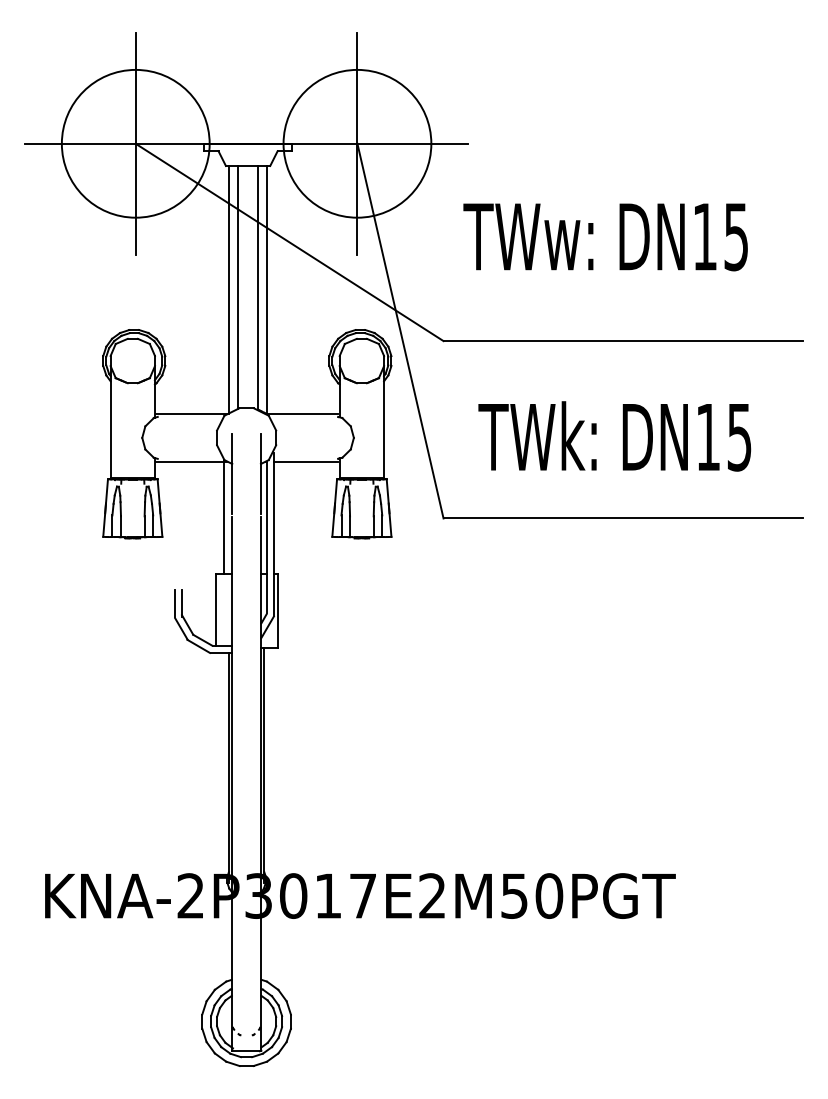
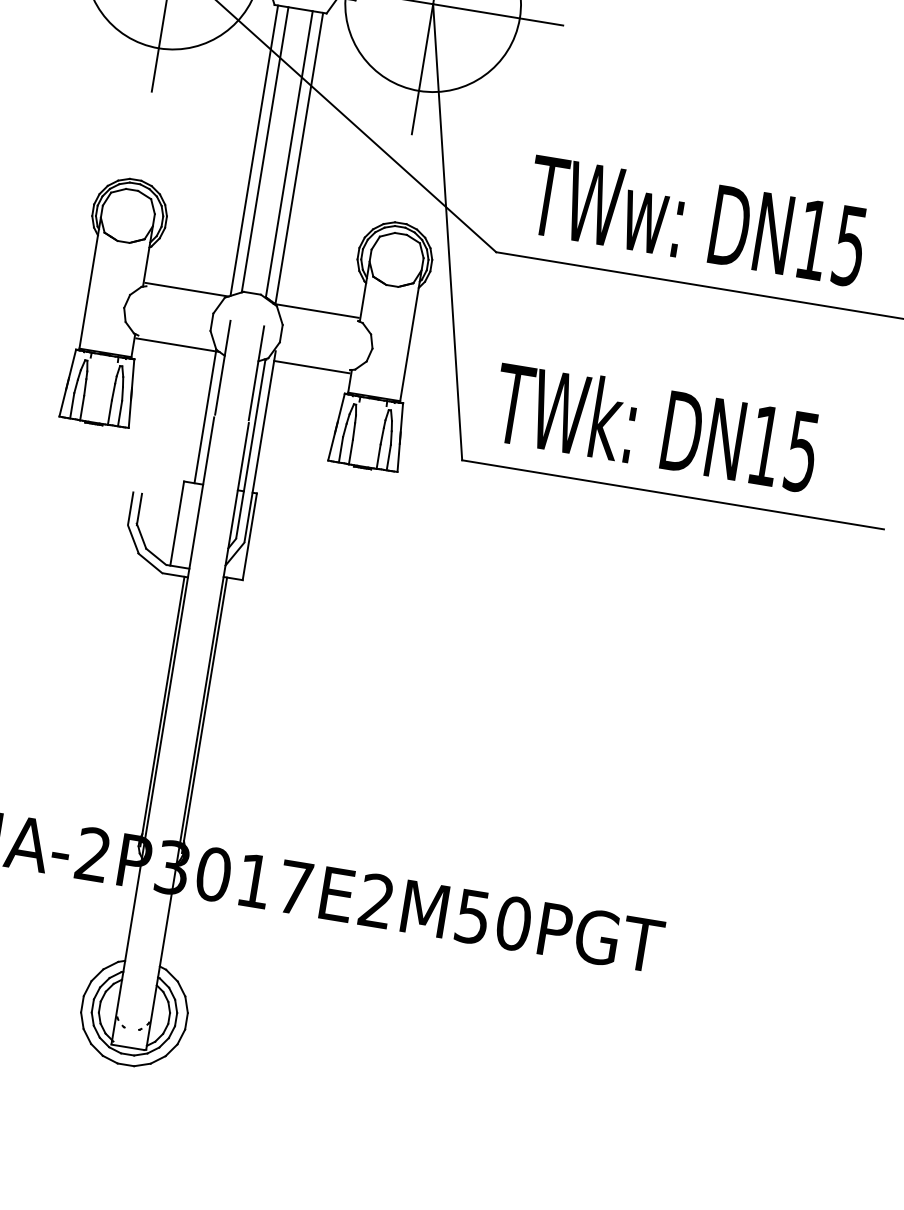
text: (605, 237) -> (696, 221), moved
text: (614, 436) -> (655, 426), moved

